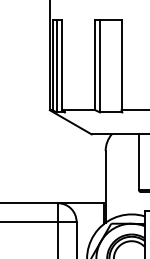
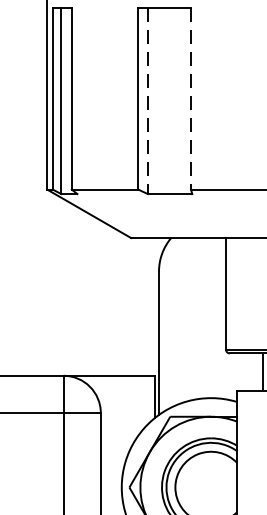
line: (121, 65) -> (190, 100), solid -> dashed
line: (100, 66) -> (148, 102), solid -> dashed

